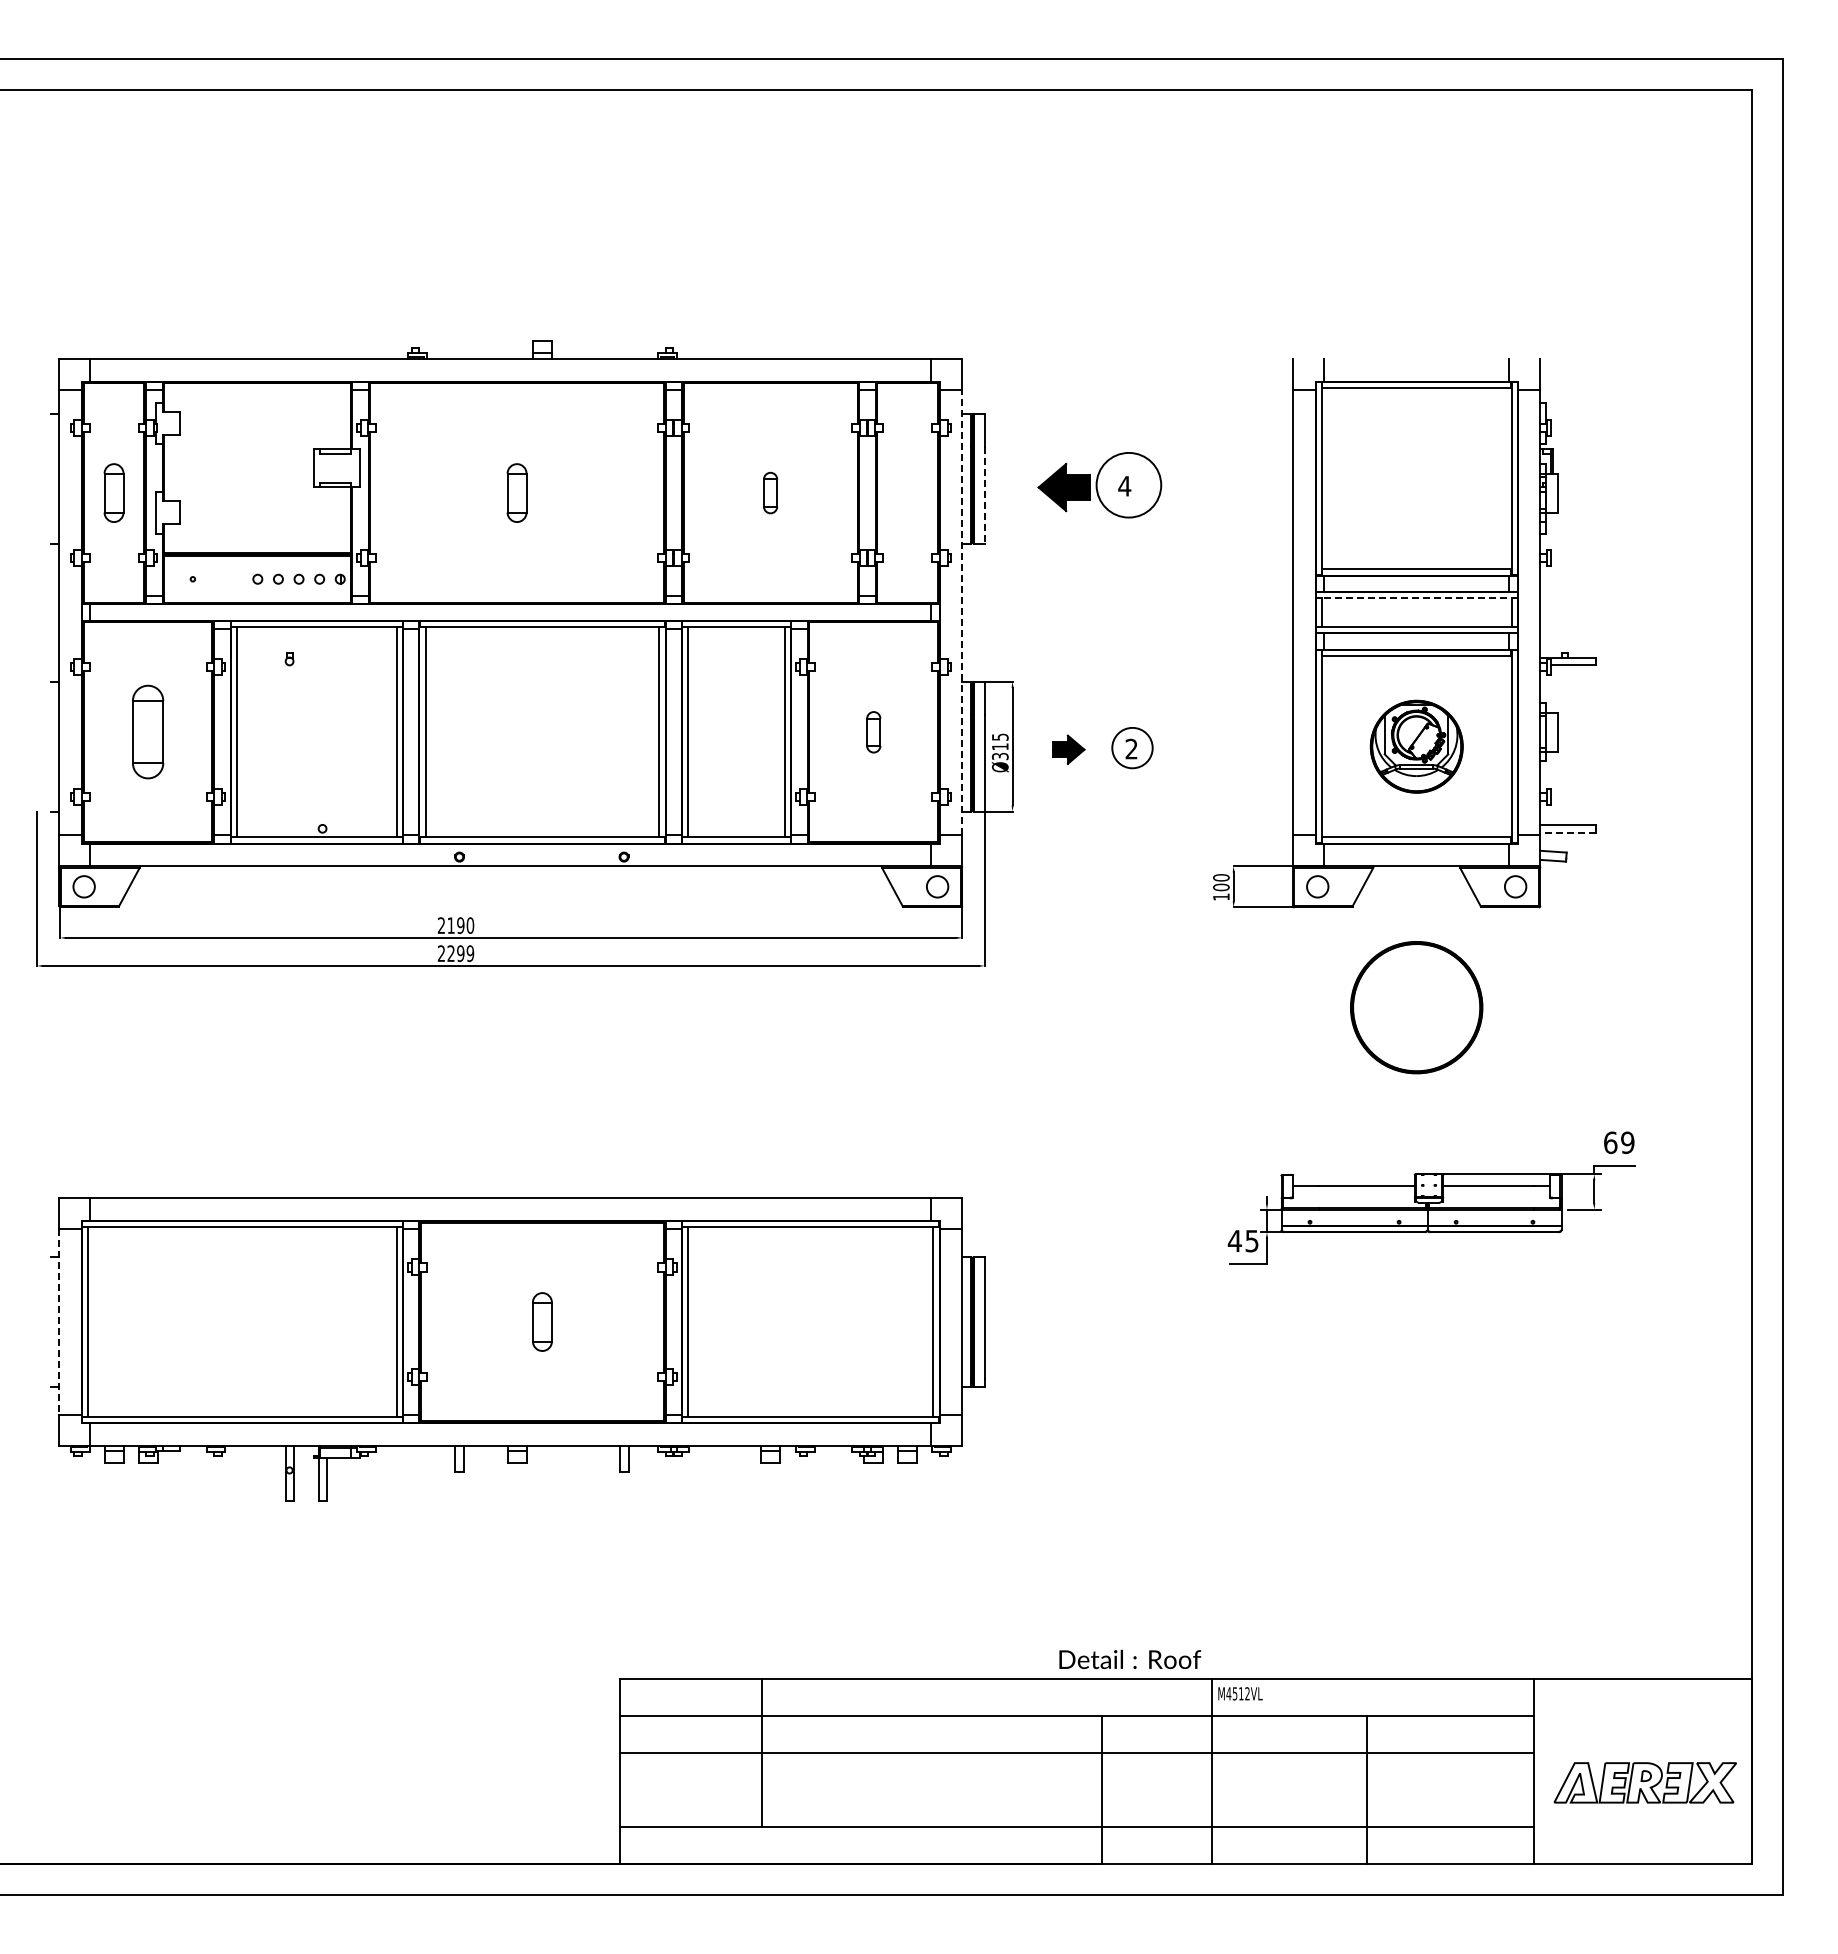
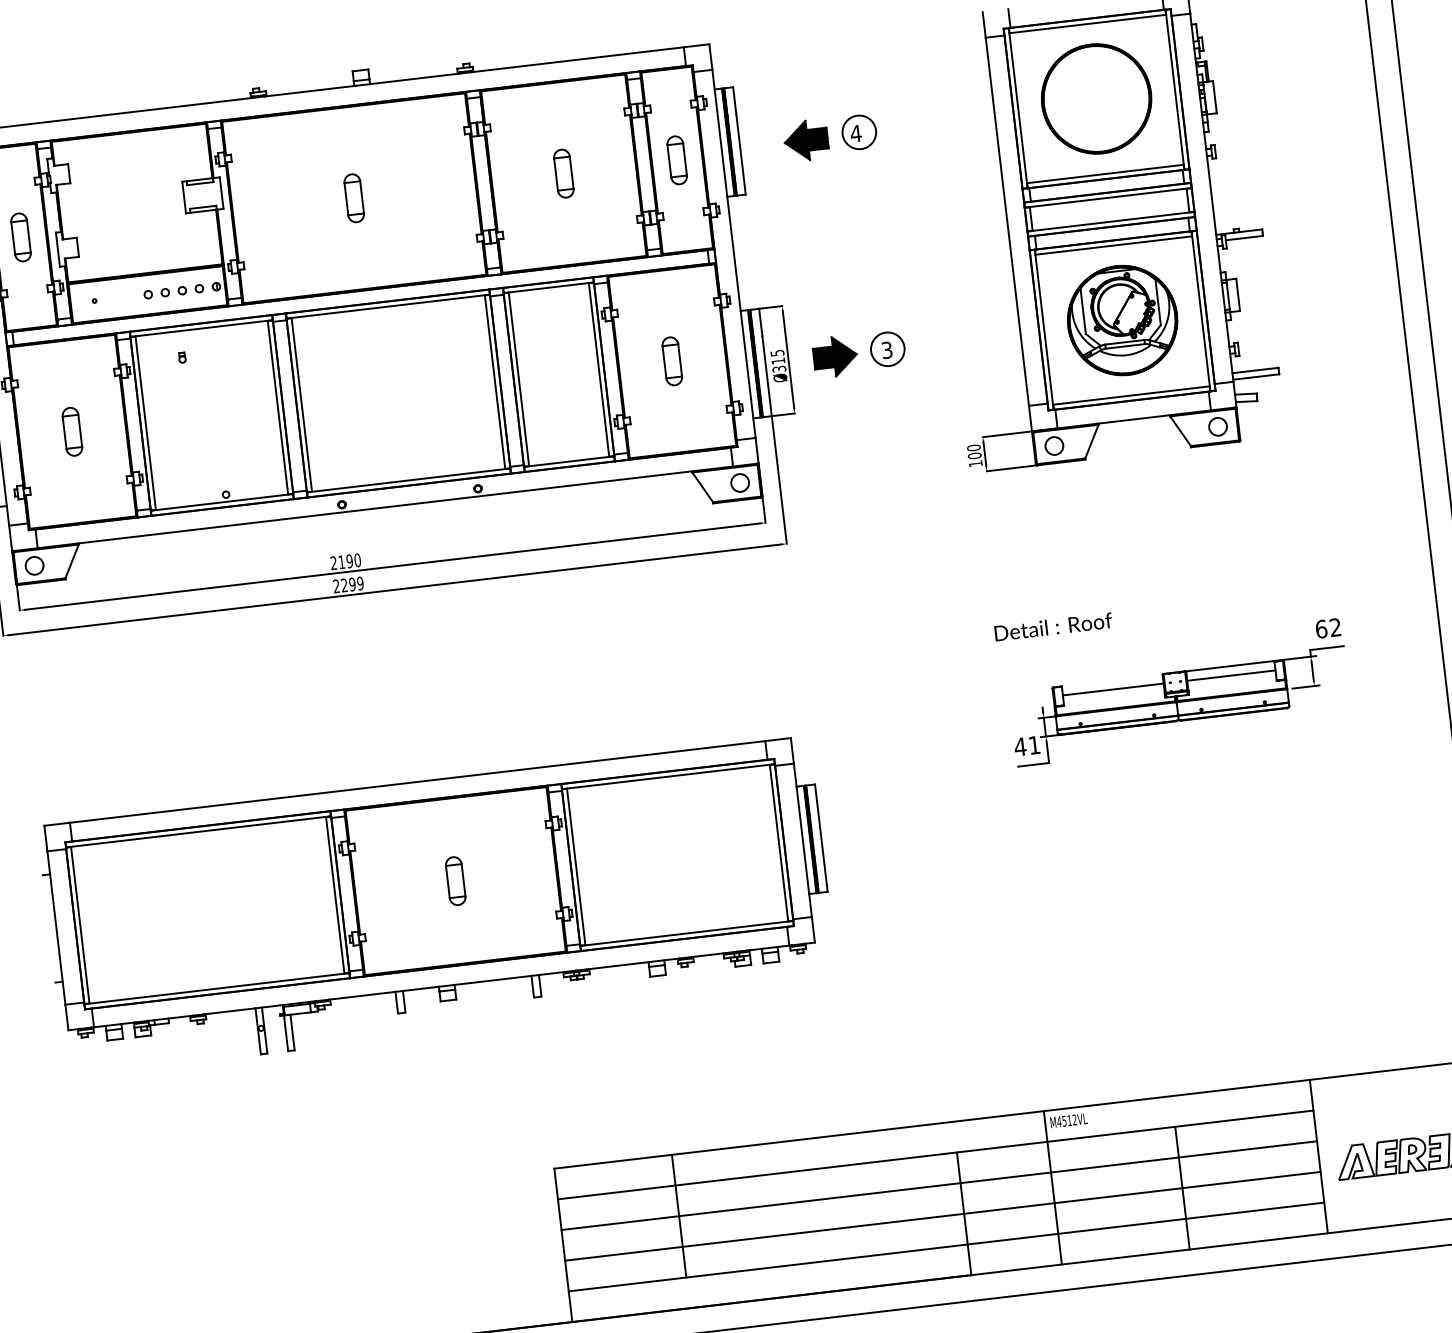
circle: (1128, 485) -> (859, 132), size x0.62
part: (770, 492) -> (563, 173), size x1.43
part: (907, 492) -> (676, 159), added
line: (984, 495) -> (740, 154), dashed -> solid
line: (1416, 598) -> (1108, 198), dashed -> solid
line: (962, 612) -> (734, 253), dashed -> solid
part: (147, 732) -> (71, 432), size x0.62
part: (873, 732) -> (672, 361), size x1.43
part: (1416, 746) -> (1122, 320), size x1.43
part: (1068, 749) -> (835, 356), size x1.67
text: (1131, 749) -> (887, 350), 2 -> 3
line: (1568, 832) -> (1256, 376), dashed -> solid
part: (1416, 1007) -> (1096, 98), moved
text: (1627, 1142) -> (1335, 627), 69 -> 62
text: (1251, 1241) -> (1034, 745), 45 -> 41
line: (59, 1322) -> (56, 928), dashed -> solid
text: (1130, 1659) -> (1053, 626), moved
line: (1076, 1790) -> (942, 1216), added

